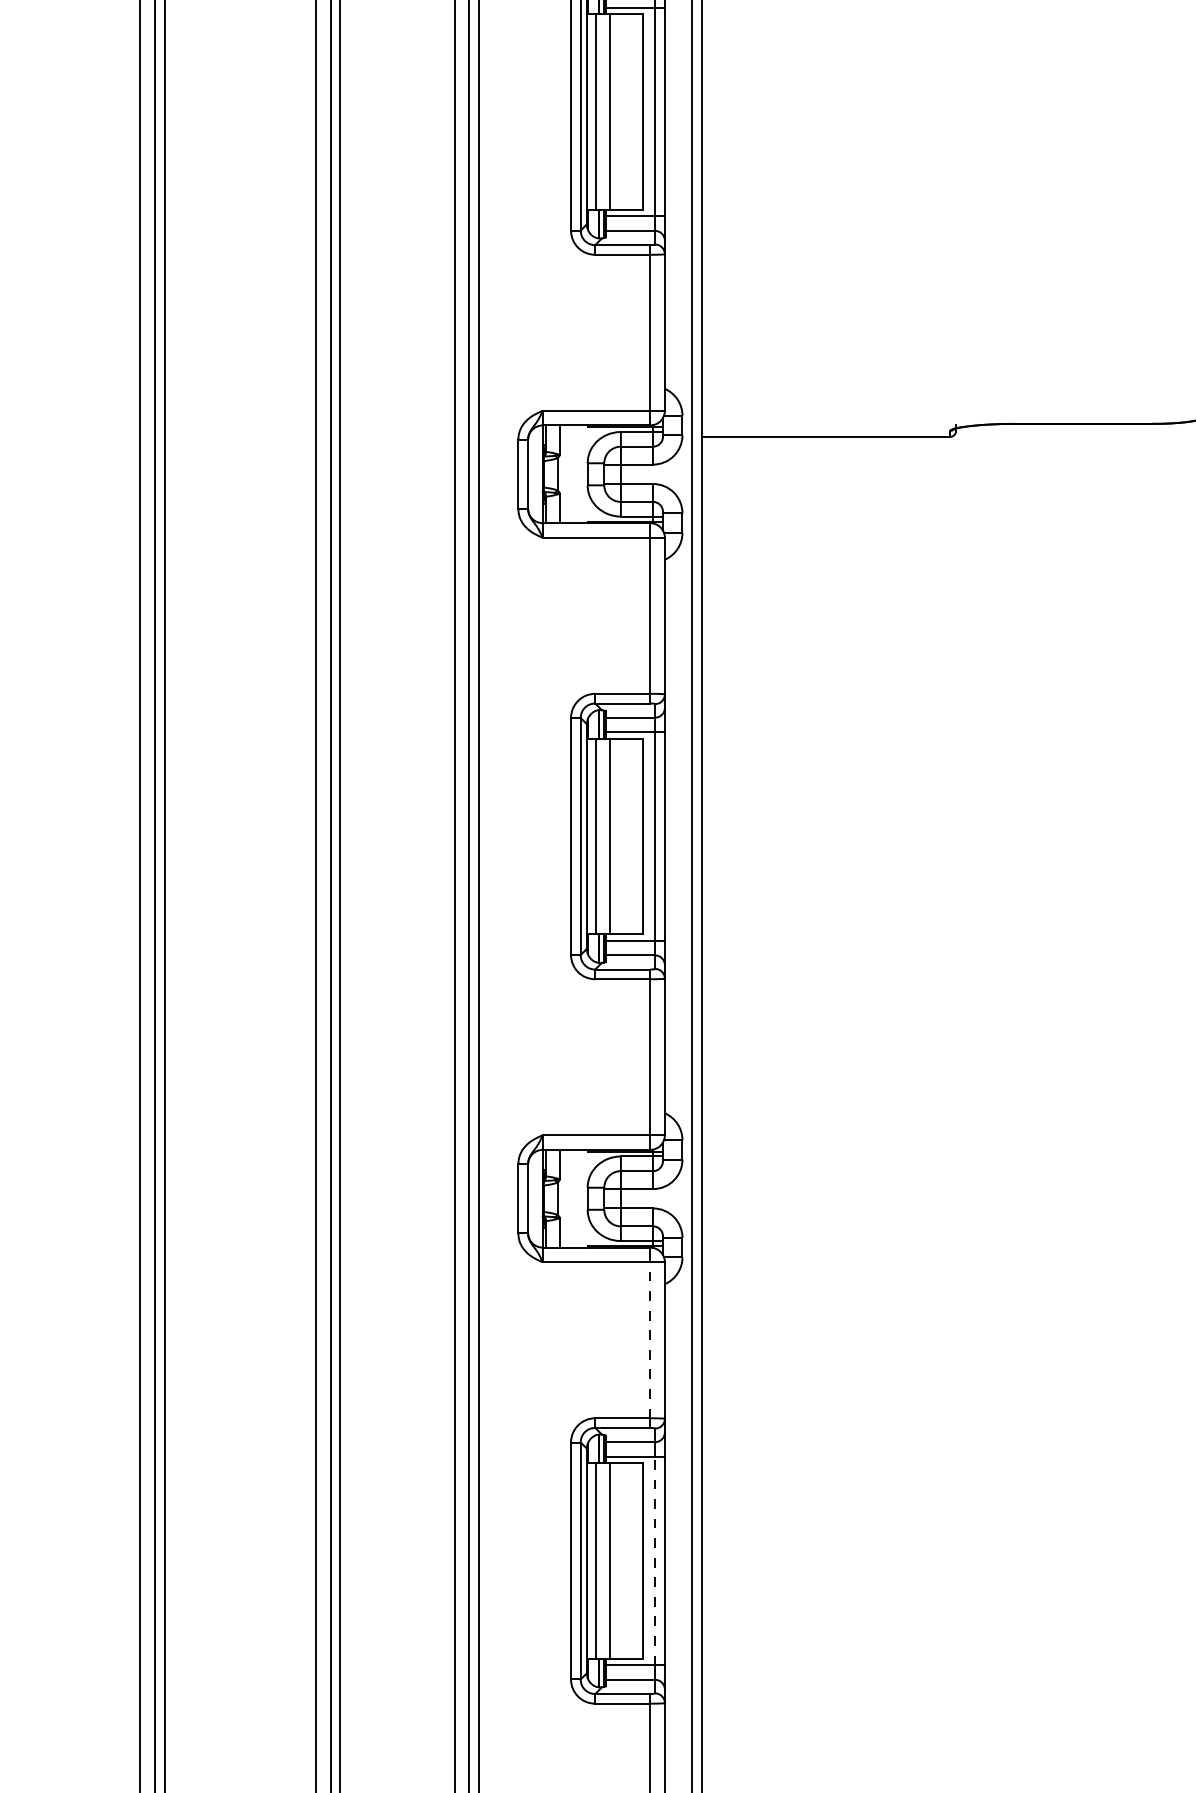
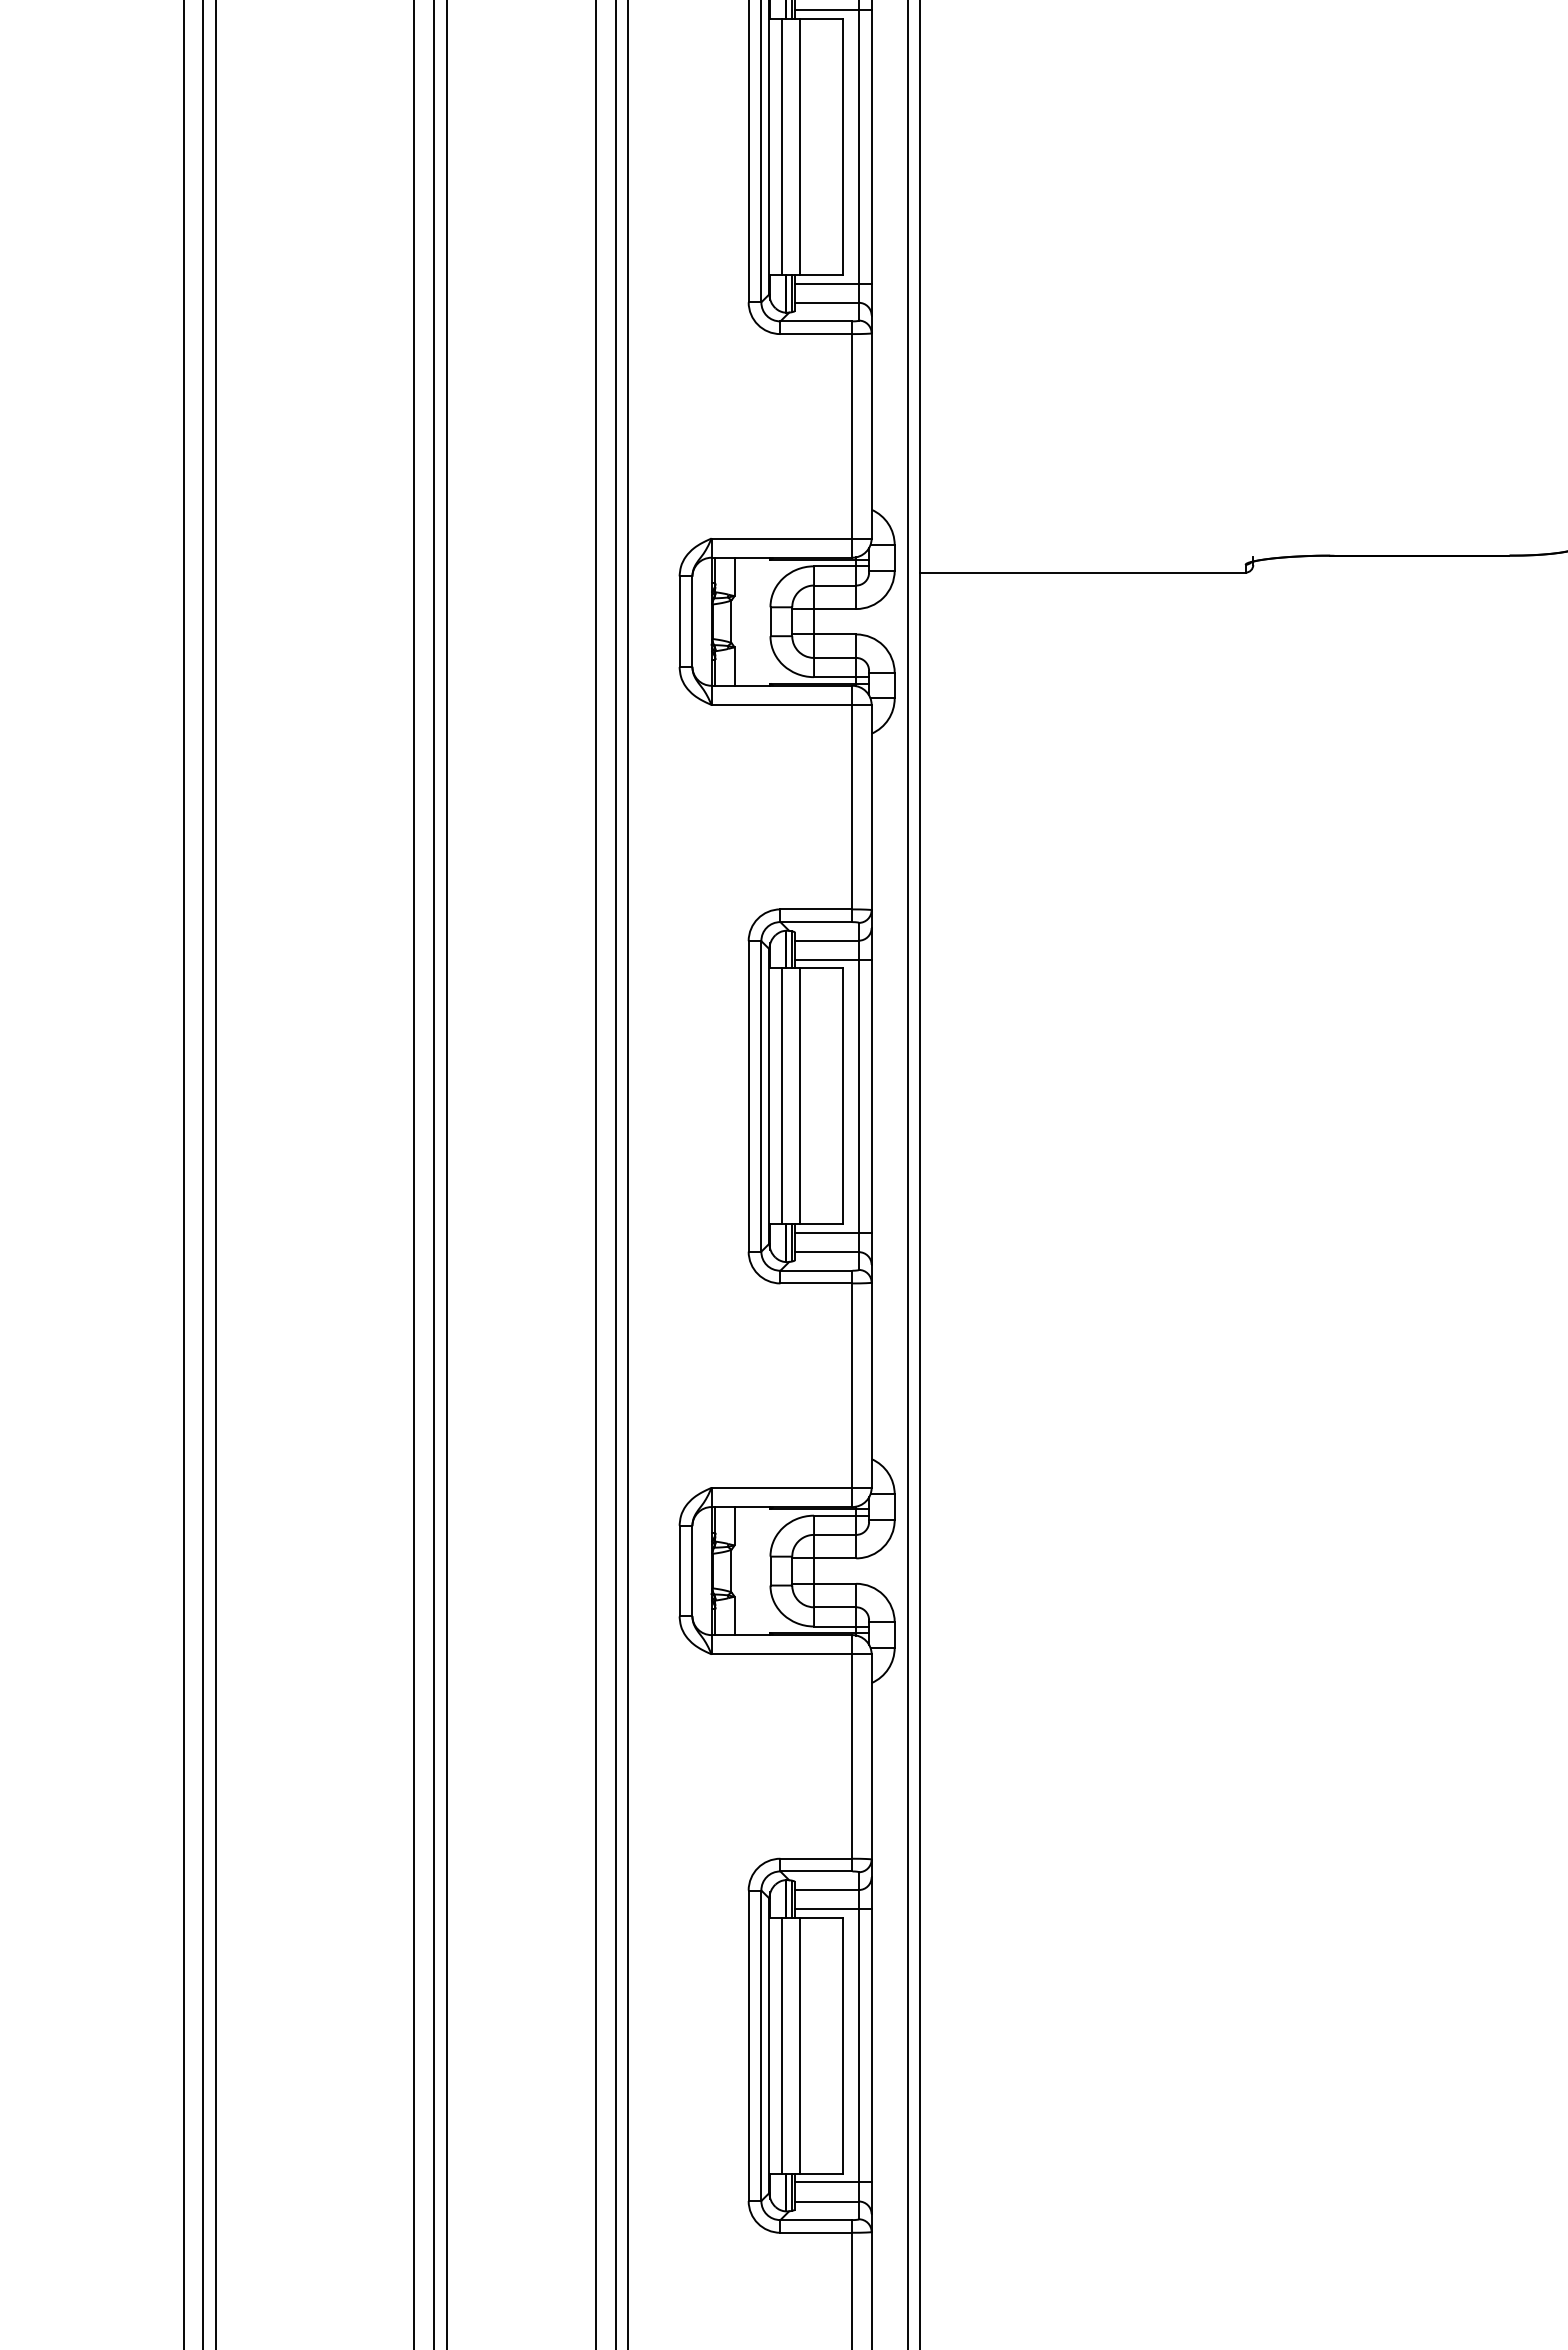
line: (650, 1340) -> (852, 1756), dashed -> solid
line: (654, 1560) -> (858, 2045), dashed -> solid

